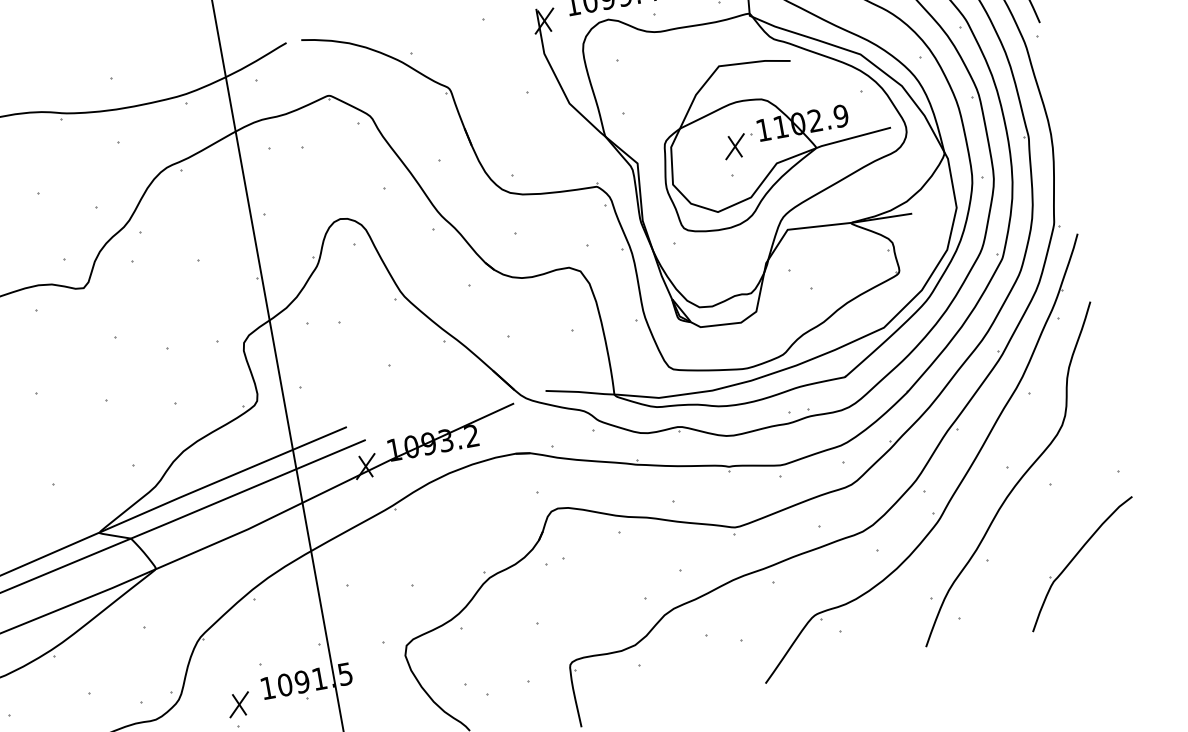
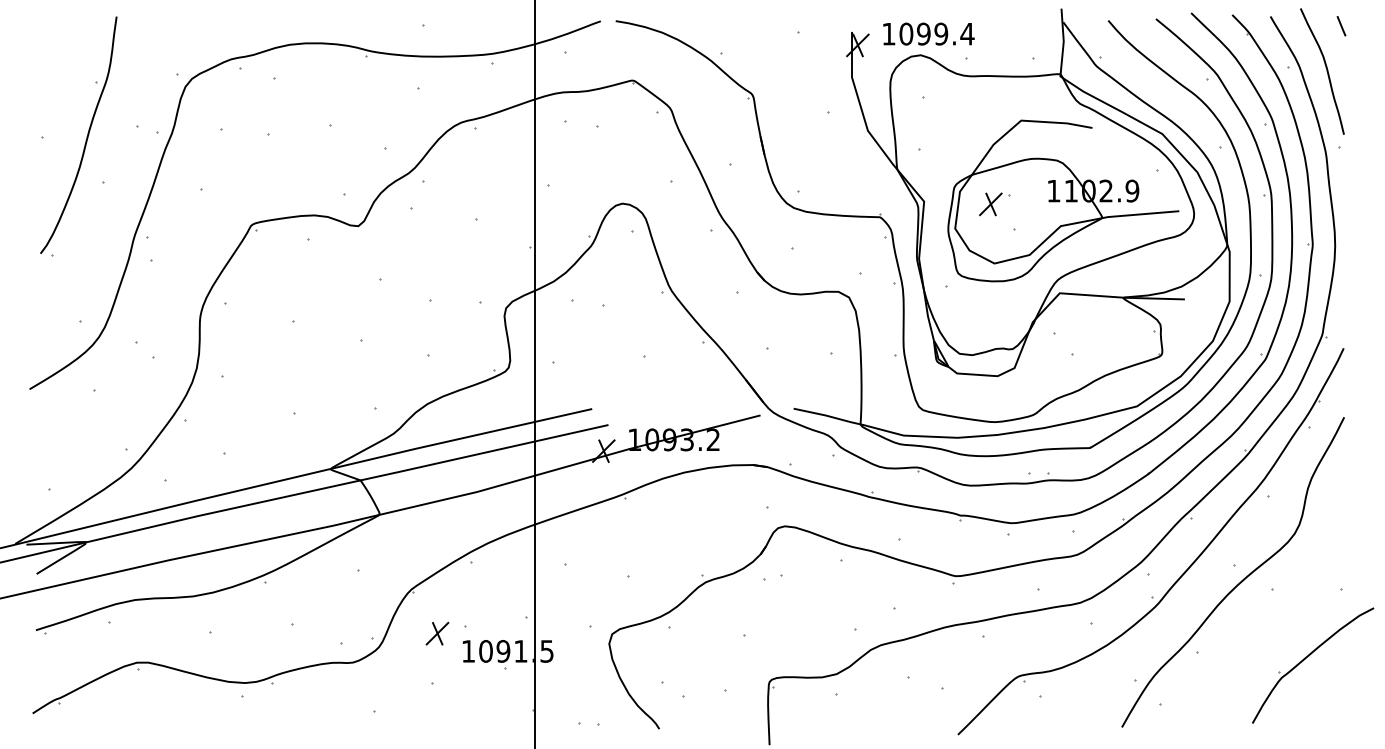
part: (738, 146) -> (994, 204), moved
part: (1077, 555) -> (1309, 656), moved
part: (239, 704) -> (437, 633), moved

